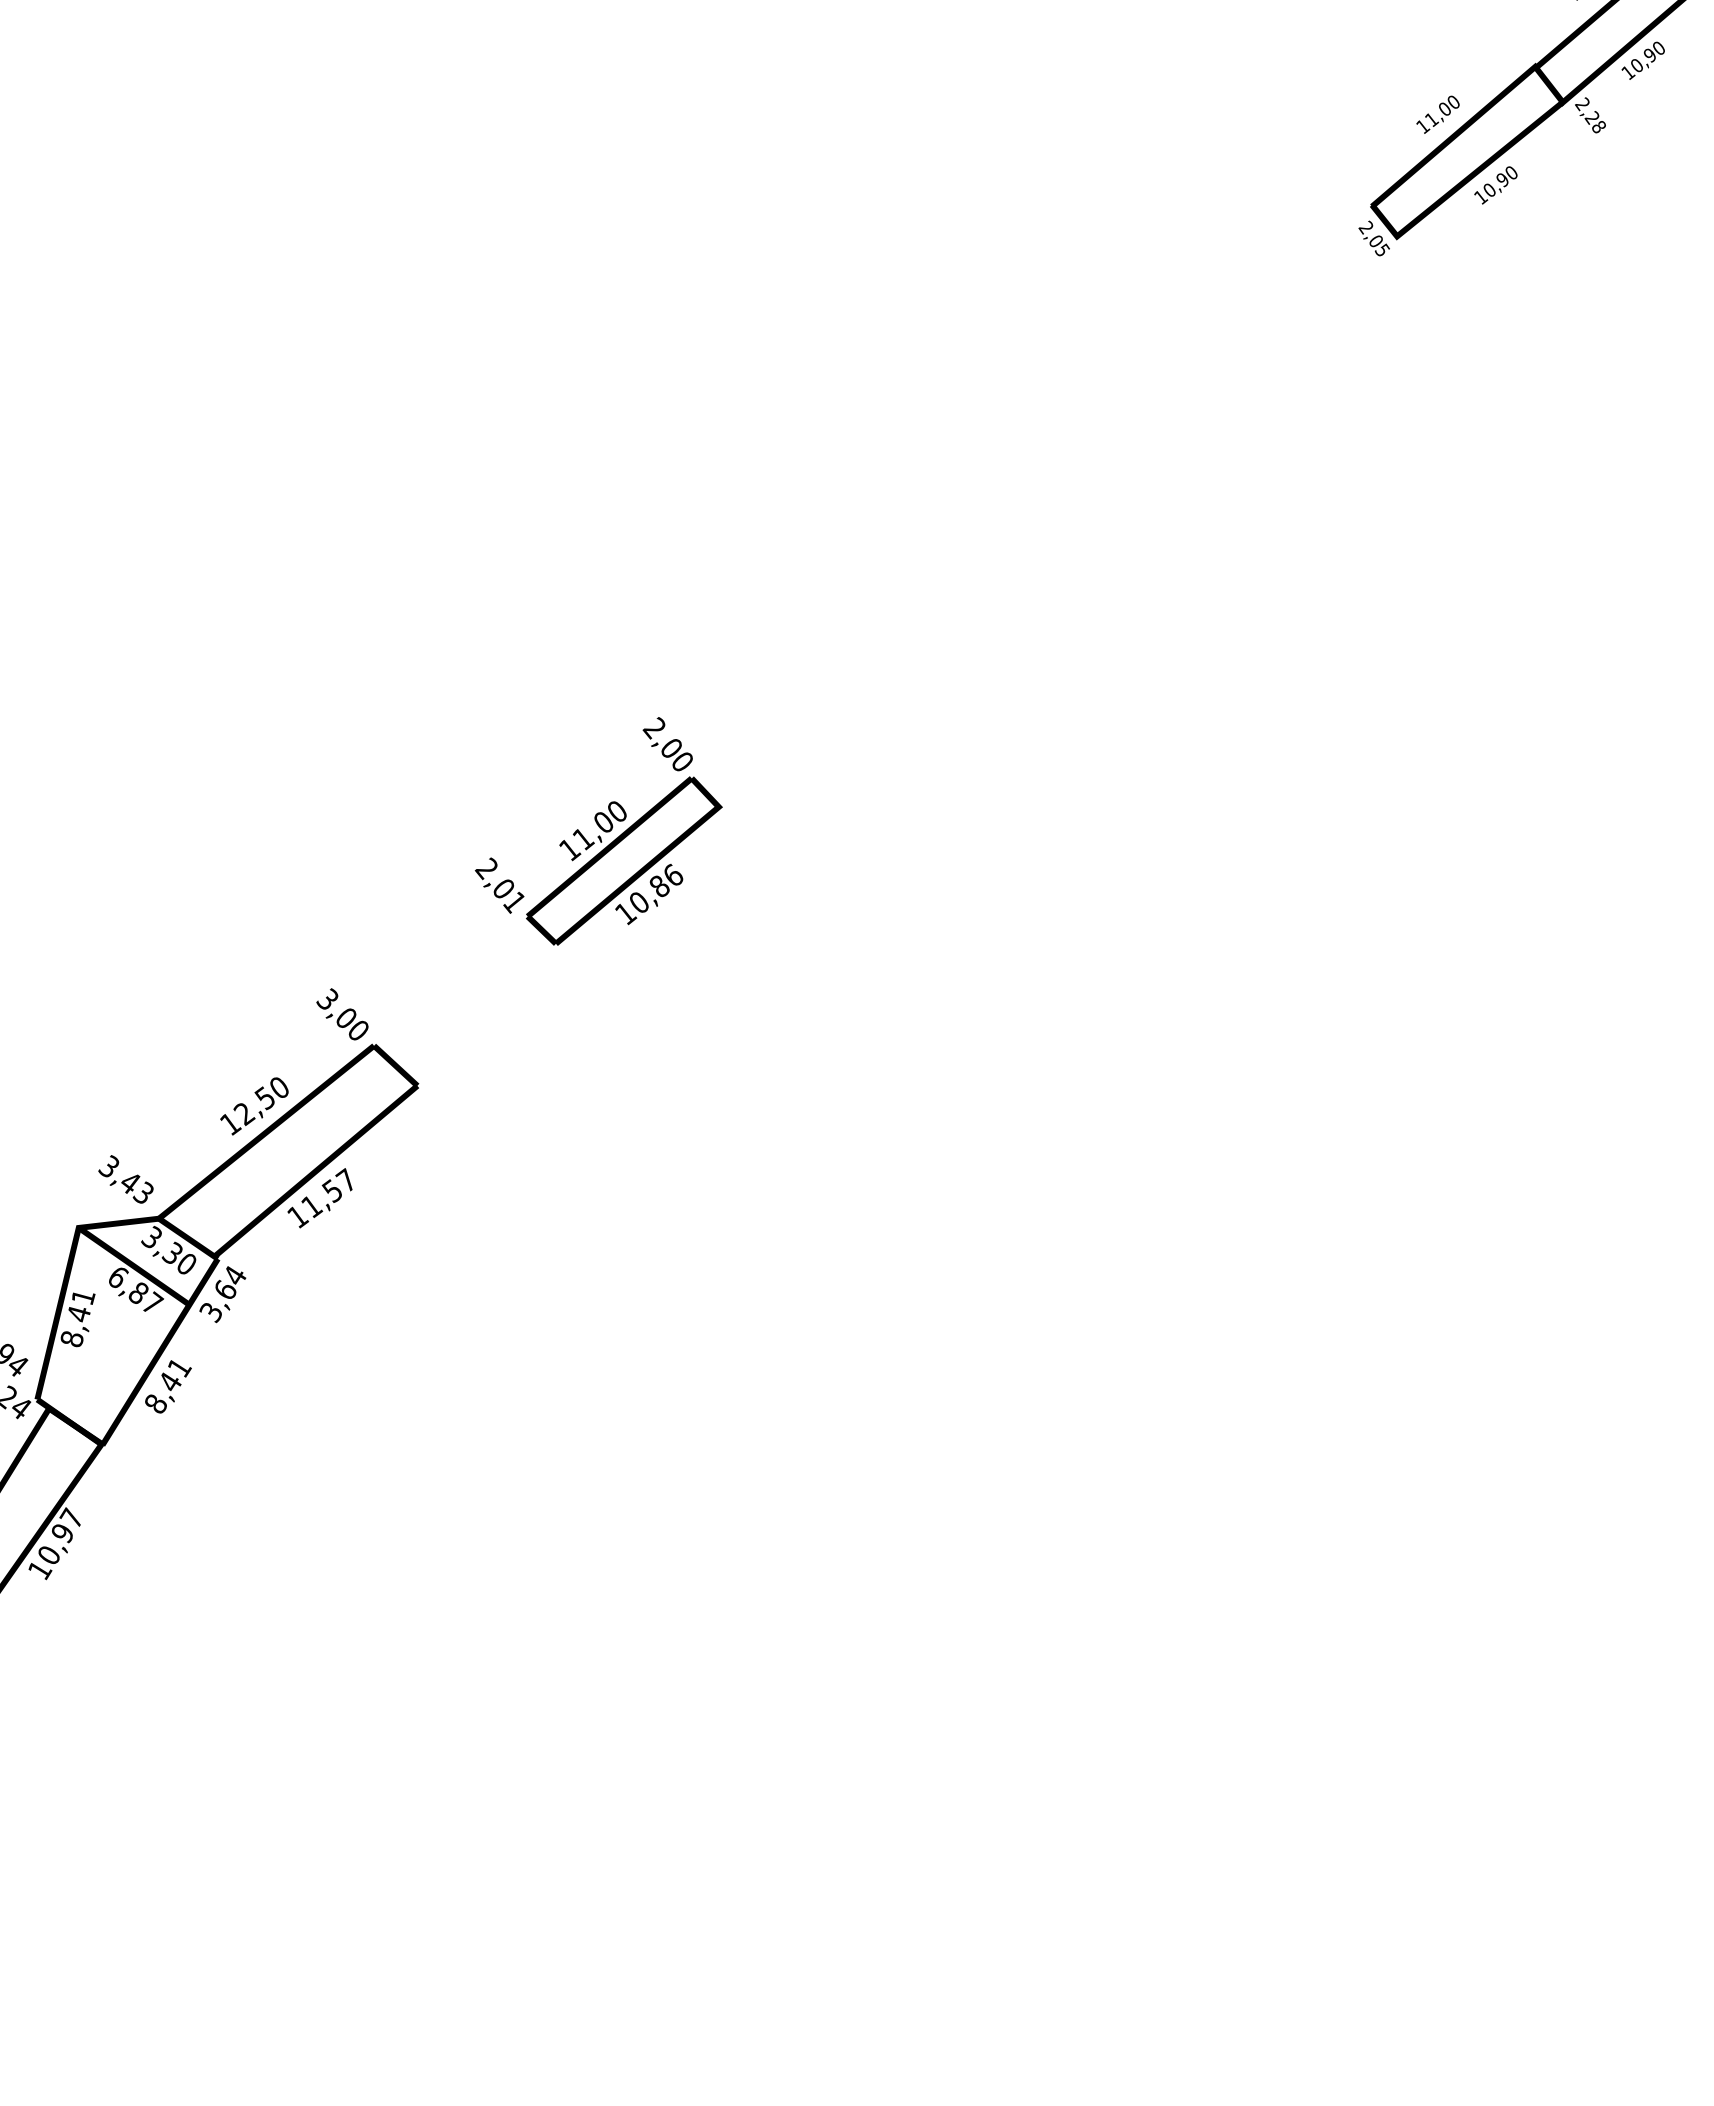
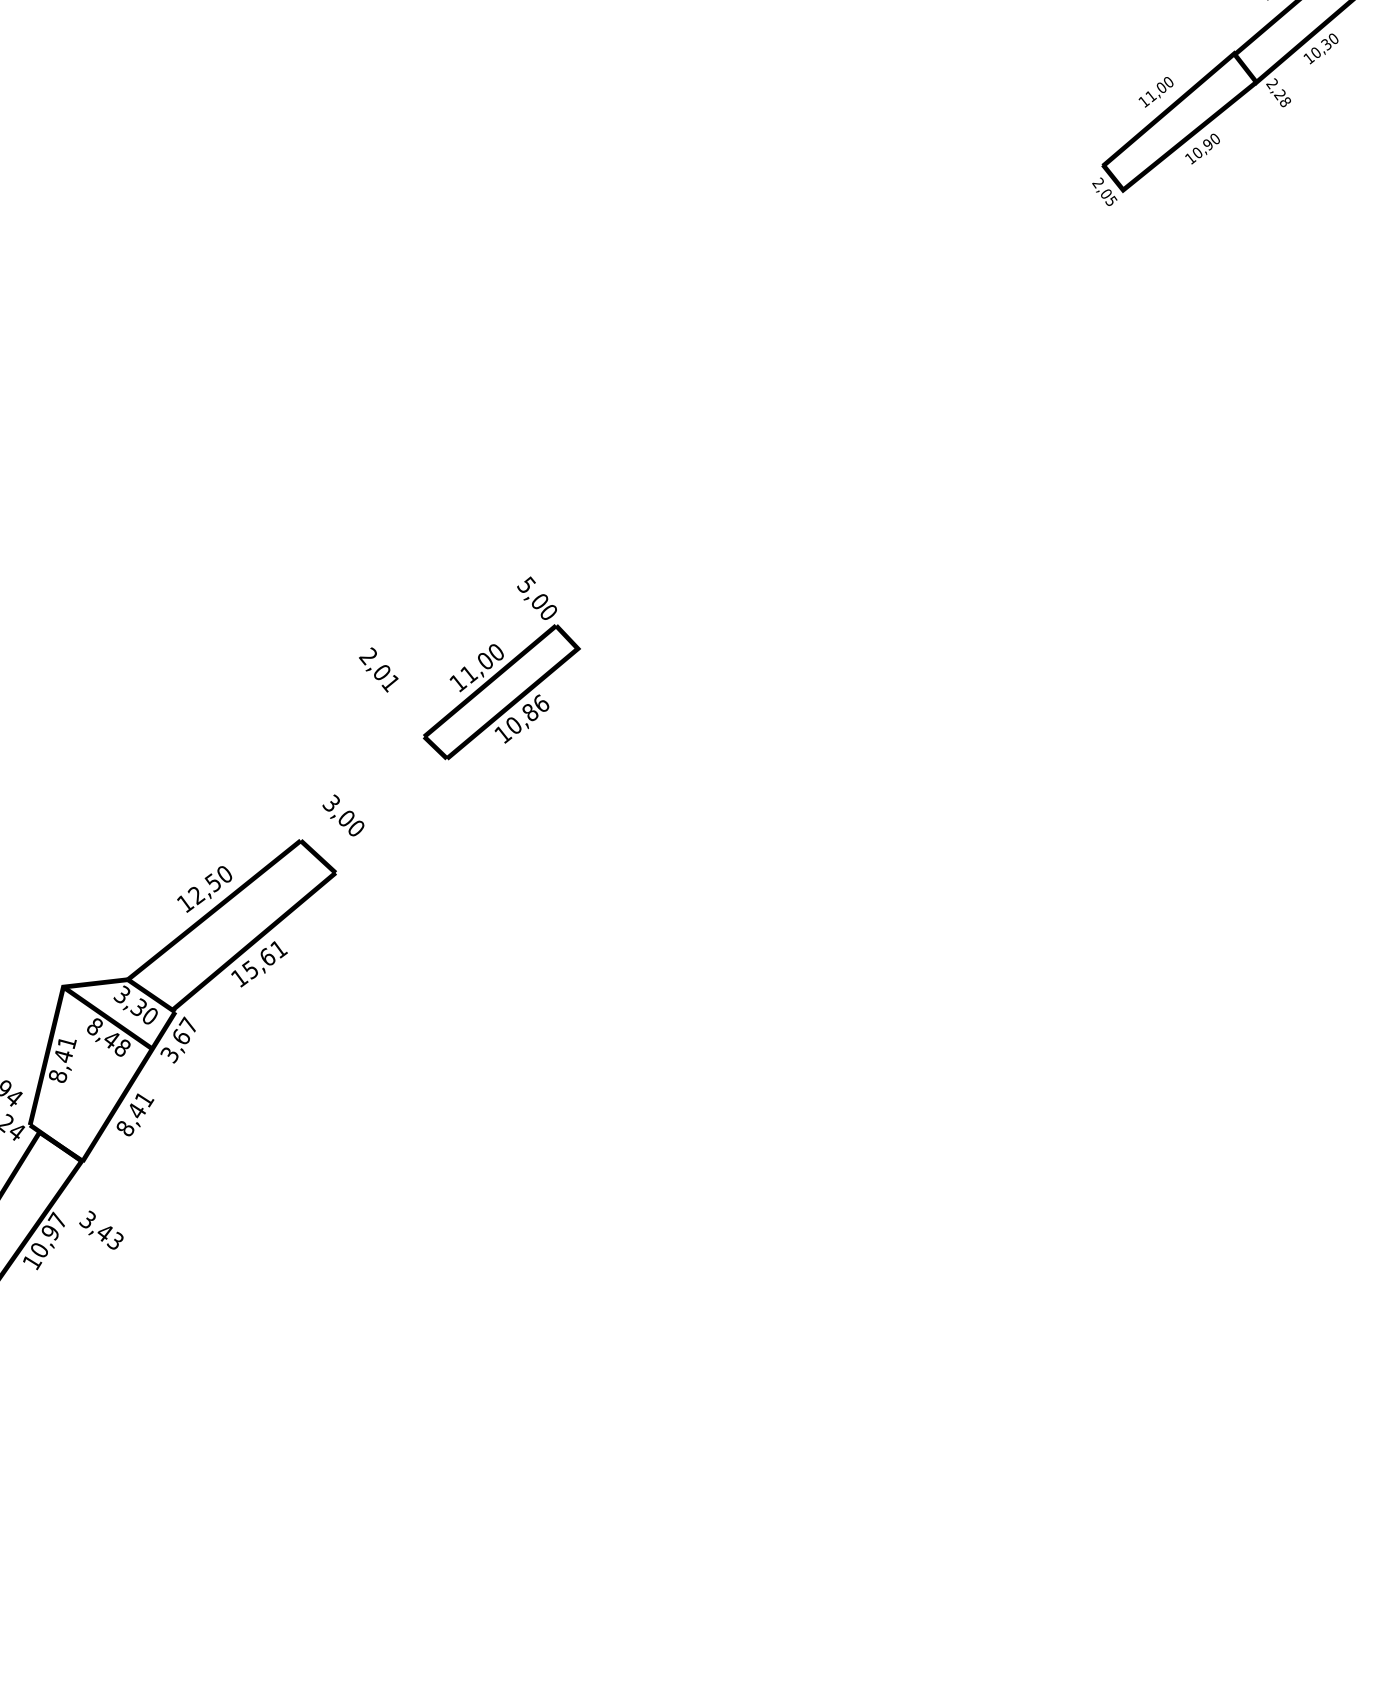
text: (1650, 55) -> (1326, 44), 10,90 -> 10,30
text: (653, 728) -> (525, 585), 2,00 -> 5,00
text: (499, 885) -> (378, 669), moved
text: (342, 1014) -> (343, 815), moved
text: (126, 1178) -> (101, 1229), moved
text: (328, 1193) -> (264, 959), 11,57 -> 15,61
text: (233, 1274) -> (187, 1024), 3,64 -> 3,67
text: (136, 1290) -> (109, 1037), 6,87 -> 8,48

